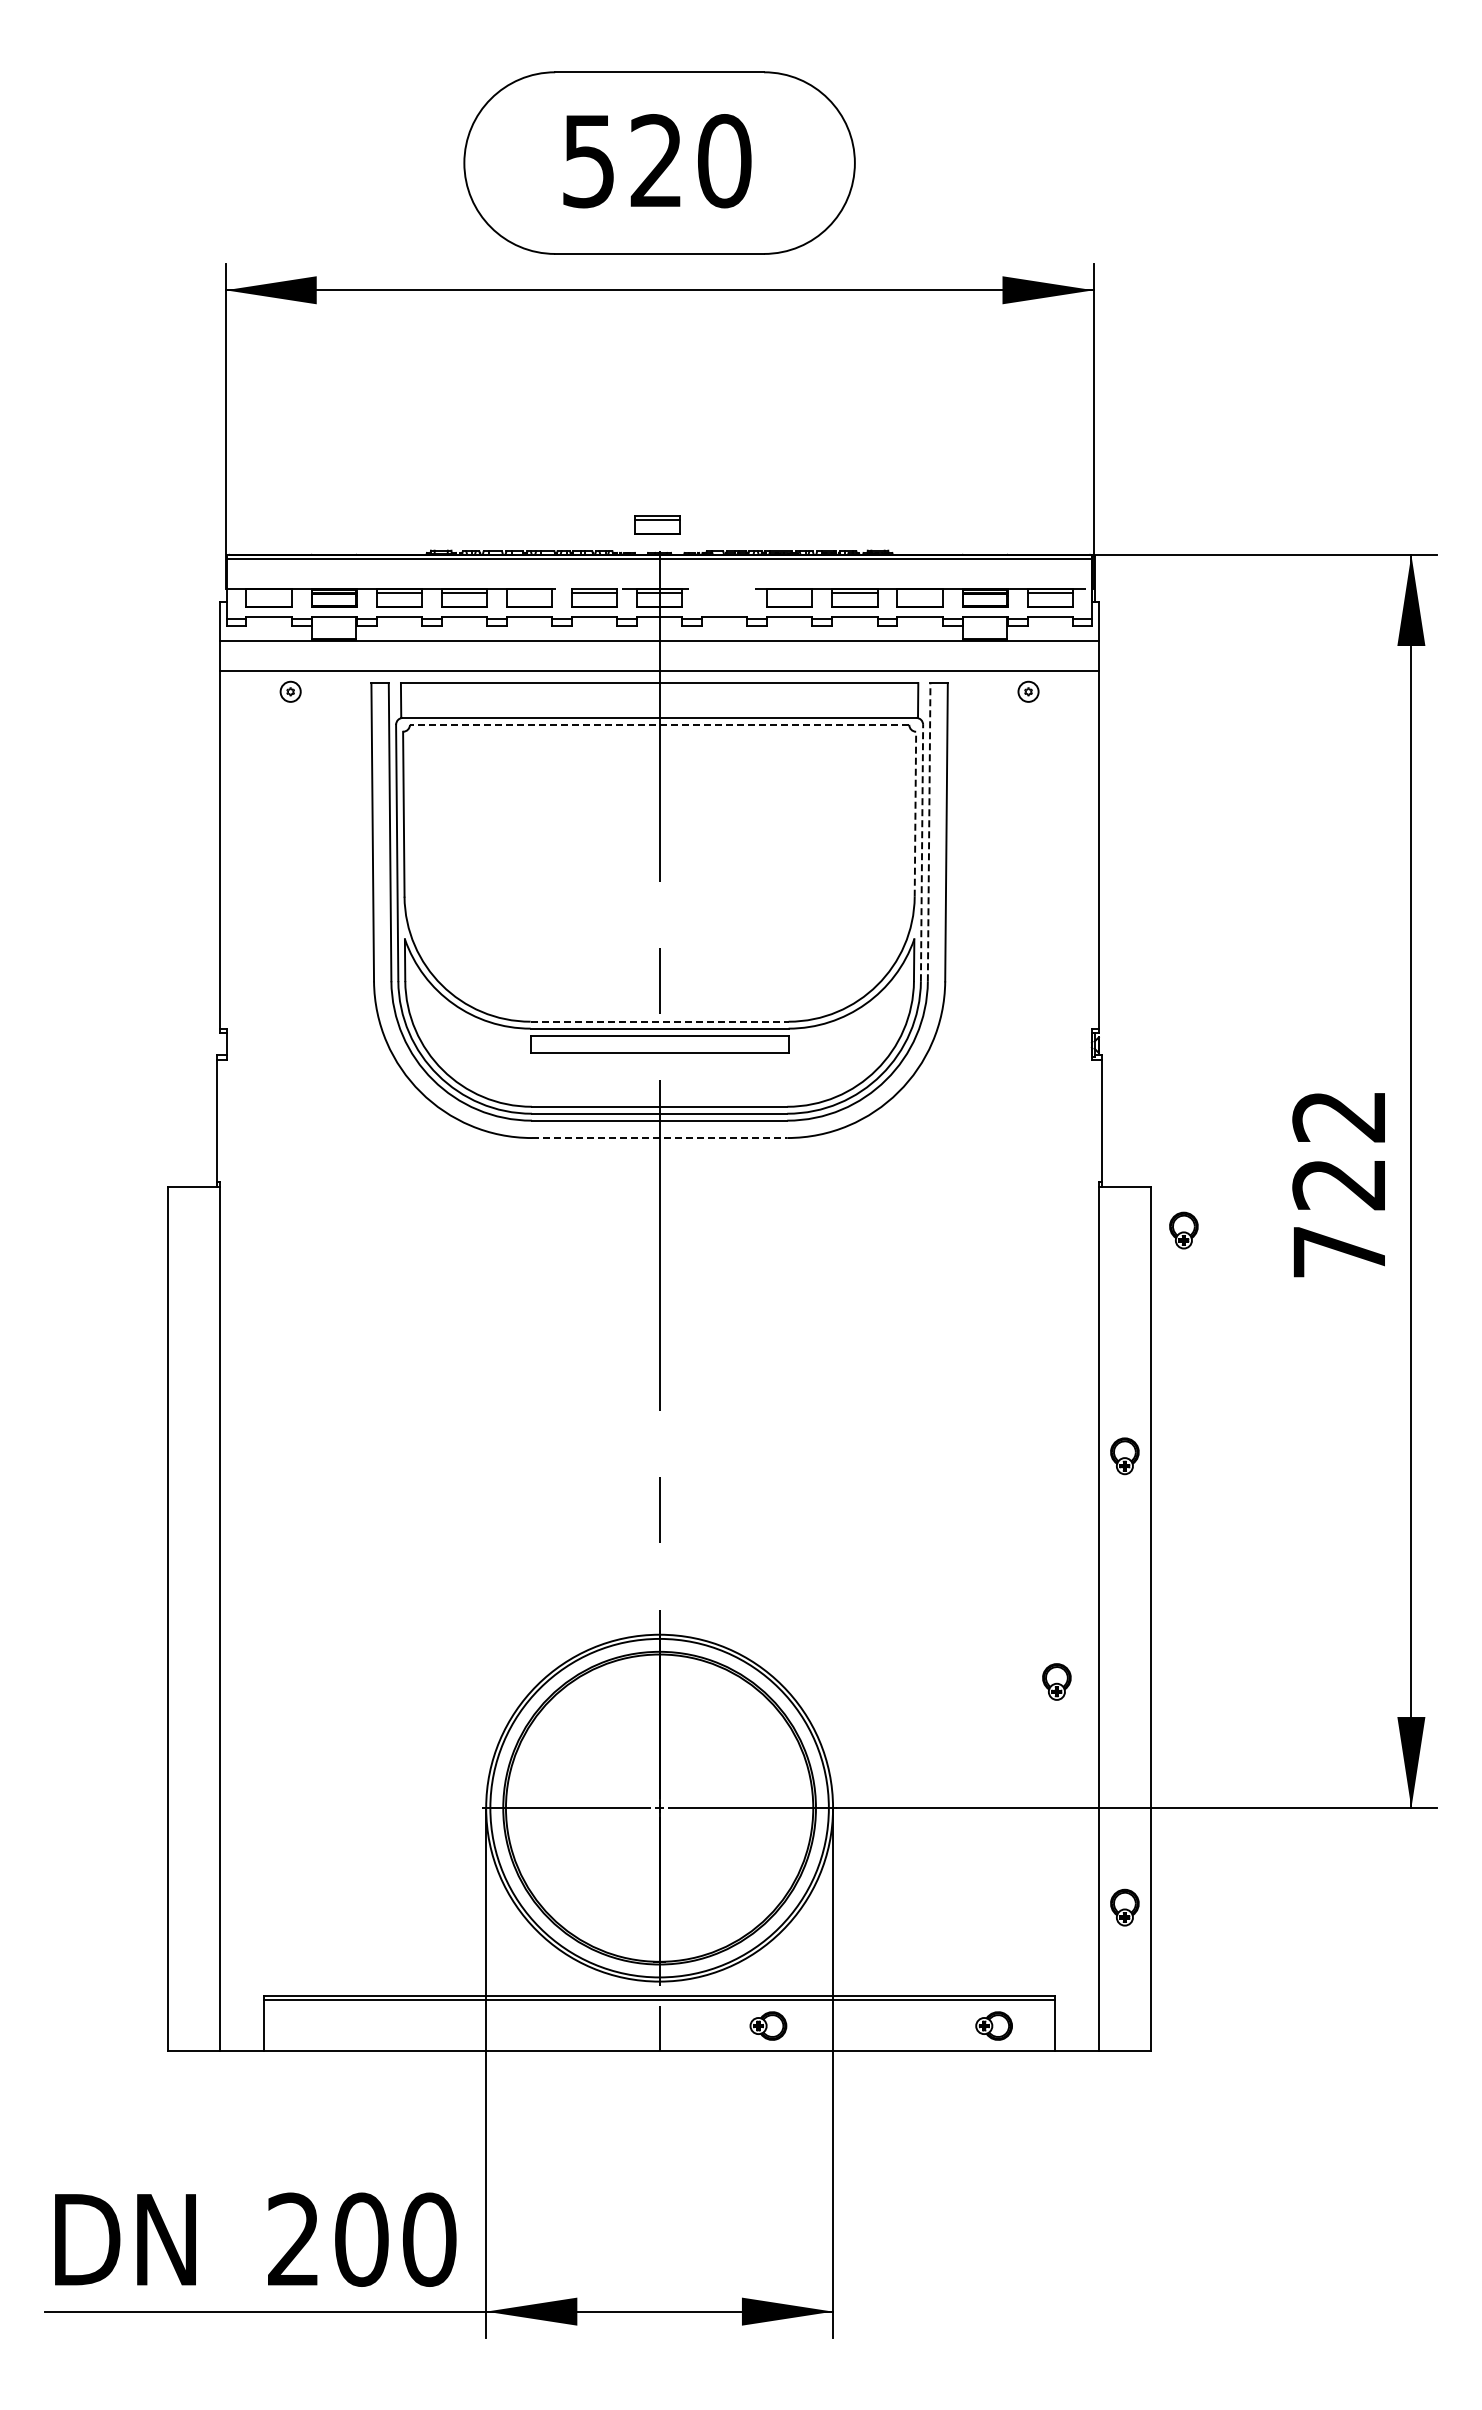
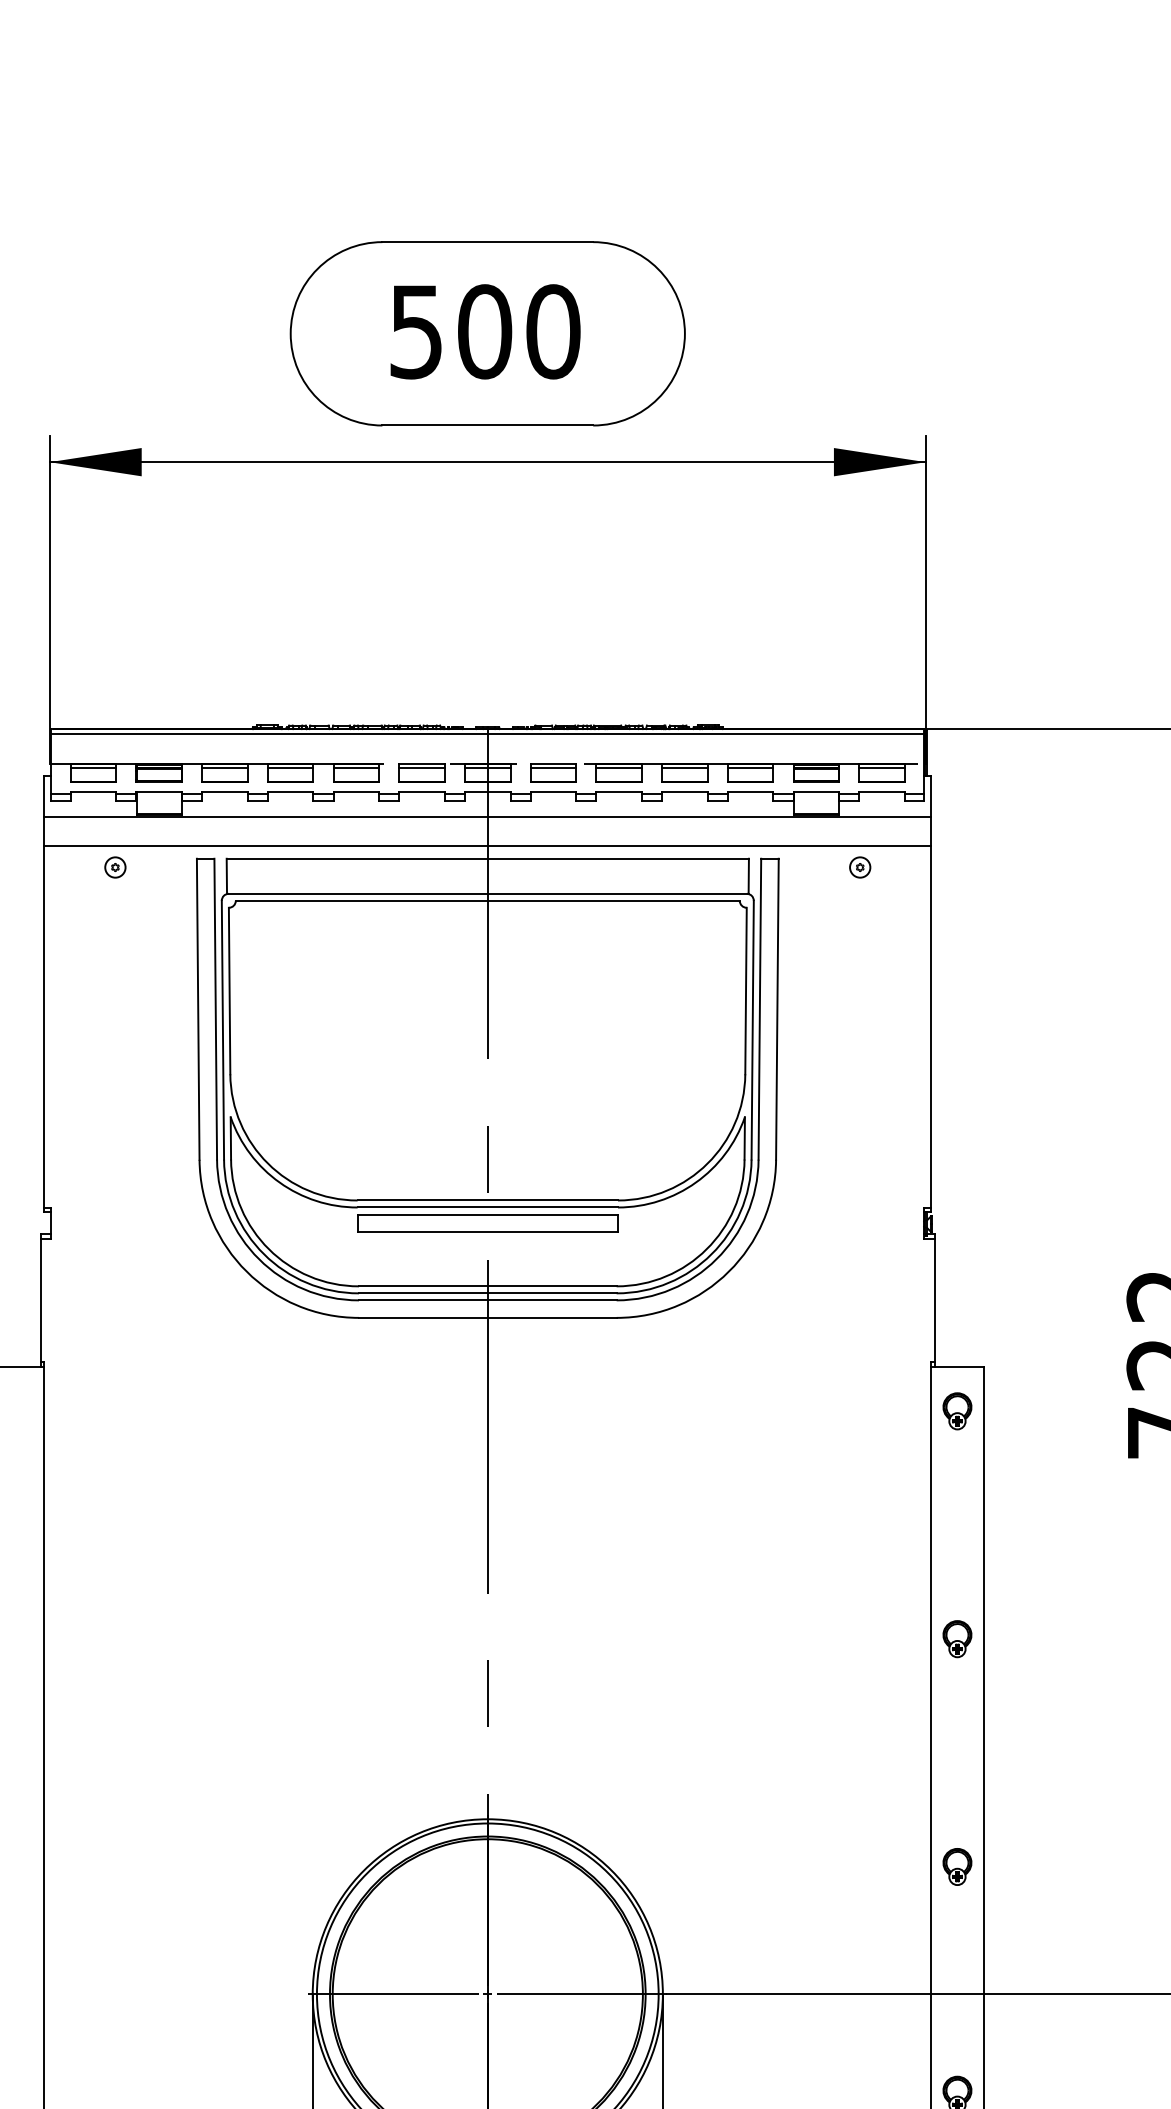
text: (656, 161) -> (484, 332), 520 -> 500
part: (657, 524) -> (553, 772), moved
line: (268, 592) -> (93, 767), added
line: (528, 592) -> (355, 767), added
line: (789, 592) -> (618, 767), added
line: (919, 592) -> (750, 767), added
line: (659, 724) -> (487, 900), dashed -> solid
line: (915, 813) -> (746, 990), dashed -> solid
line: (929, 831) -> (760, 1008), dashed -> solid
line: (922, 852) -> (753, 1029), dashed -> solid
line: (659, 1021) -> (487, 1200), dashed -> solid
line: (659, 1138) -> (487, 1318), dashed -> solid
part: (1183, 1230) -> (957, 1411), moved
part: (1056, 1681) -> (957, 1866), moved

